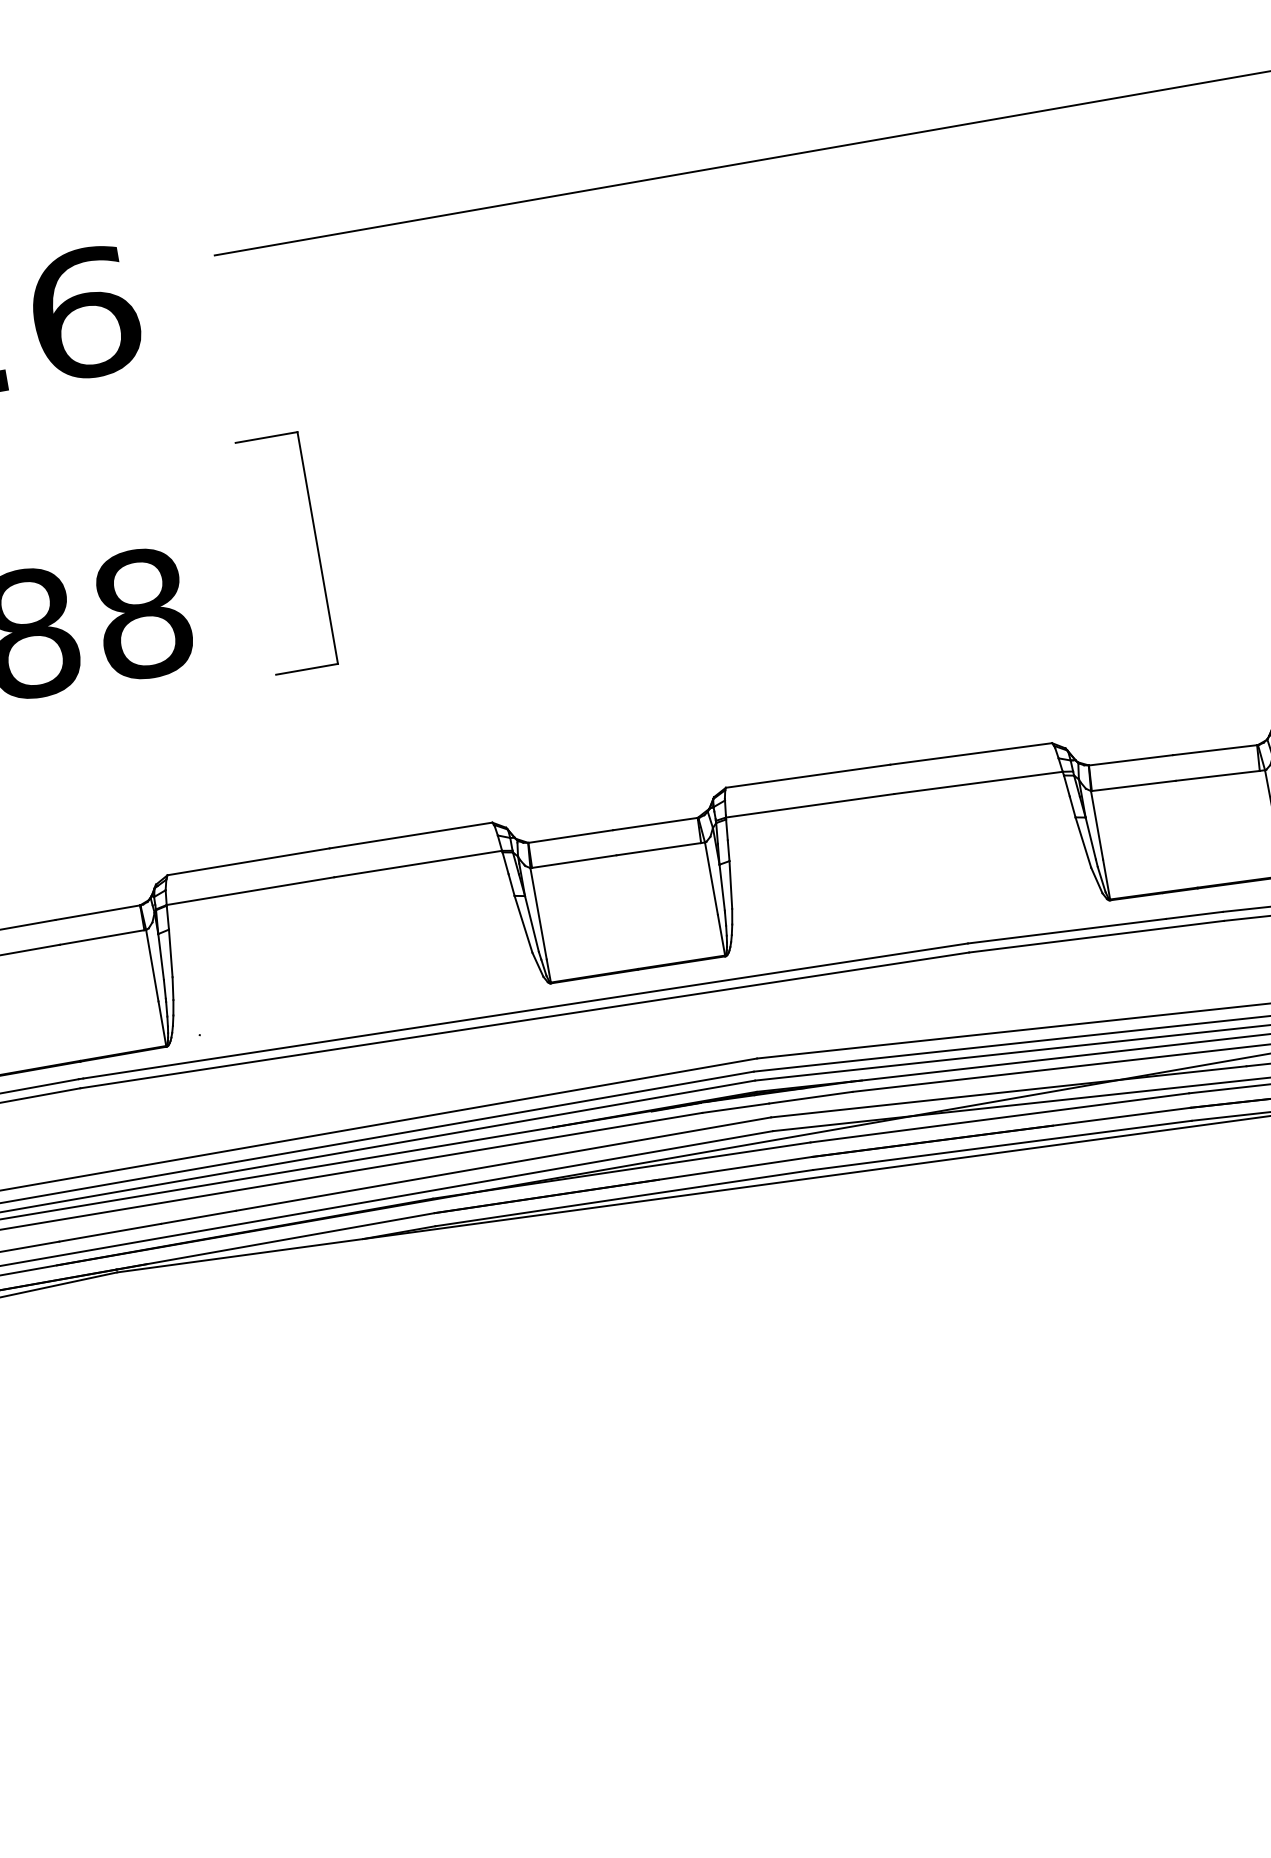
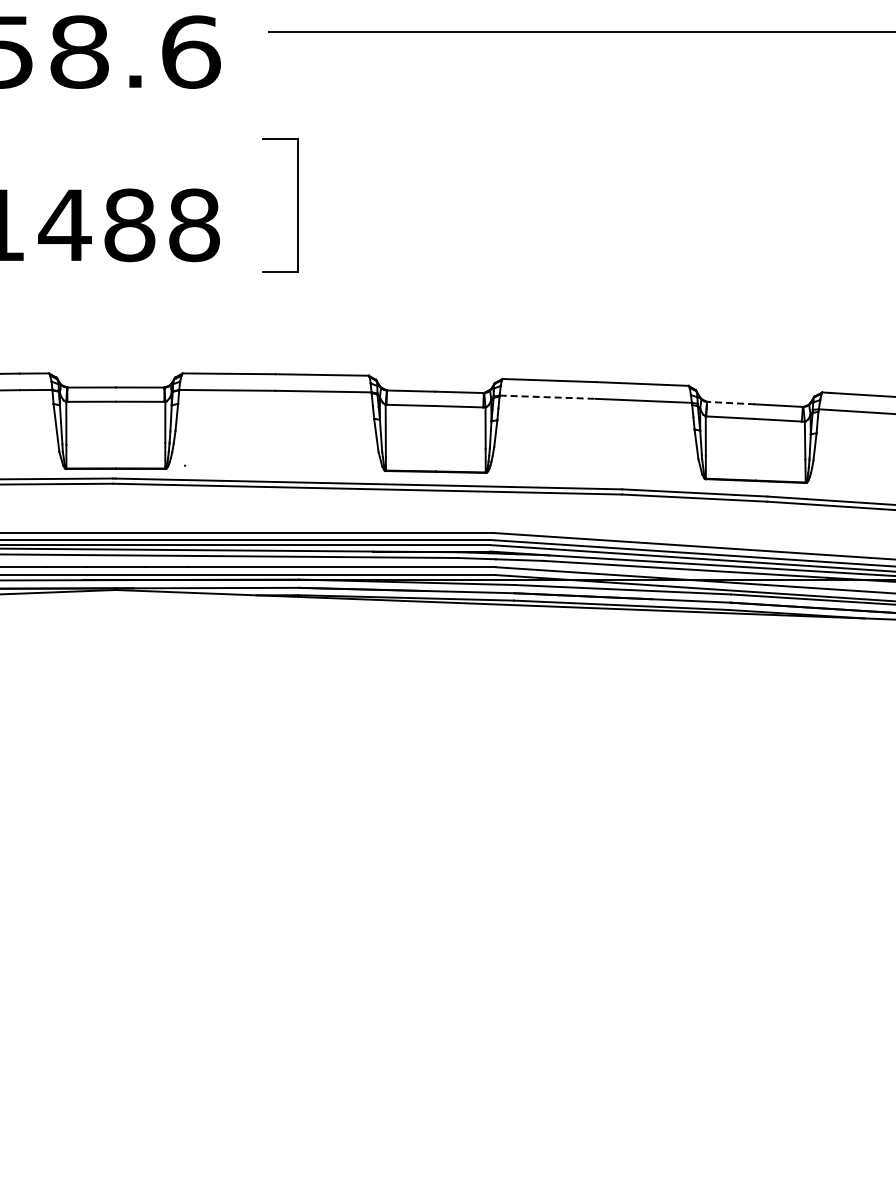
line: (1131, 760) -> (731, 403), solid -> dashed
line: (811, 806) -> (548, 397), solid -> dashed

